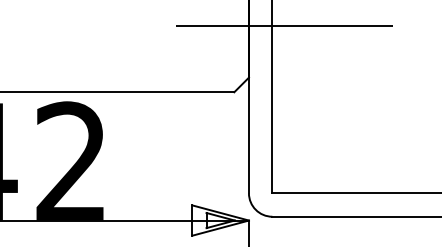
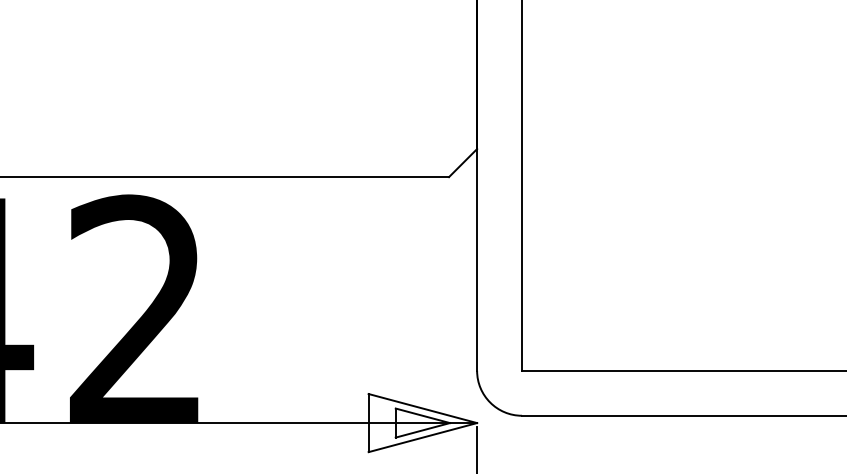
line: (284, 26) -> (545, 51), removed

